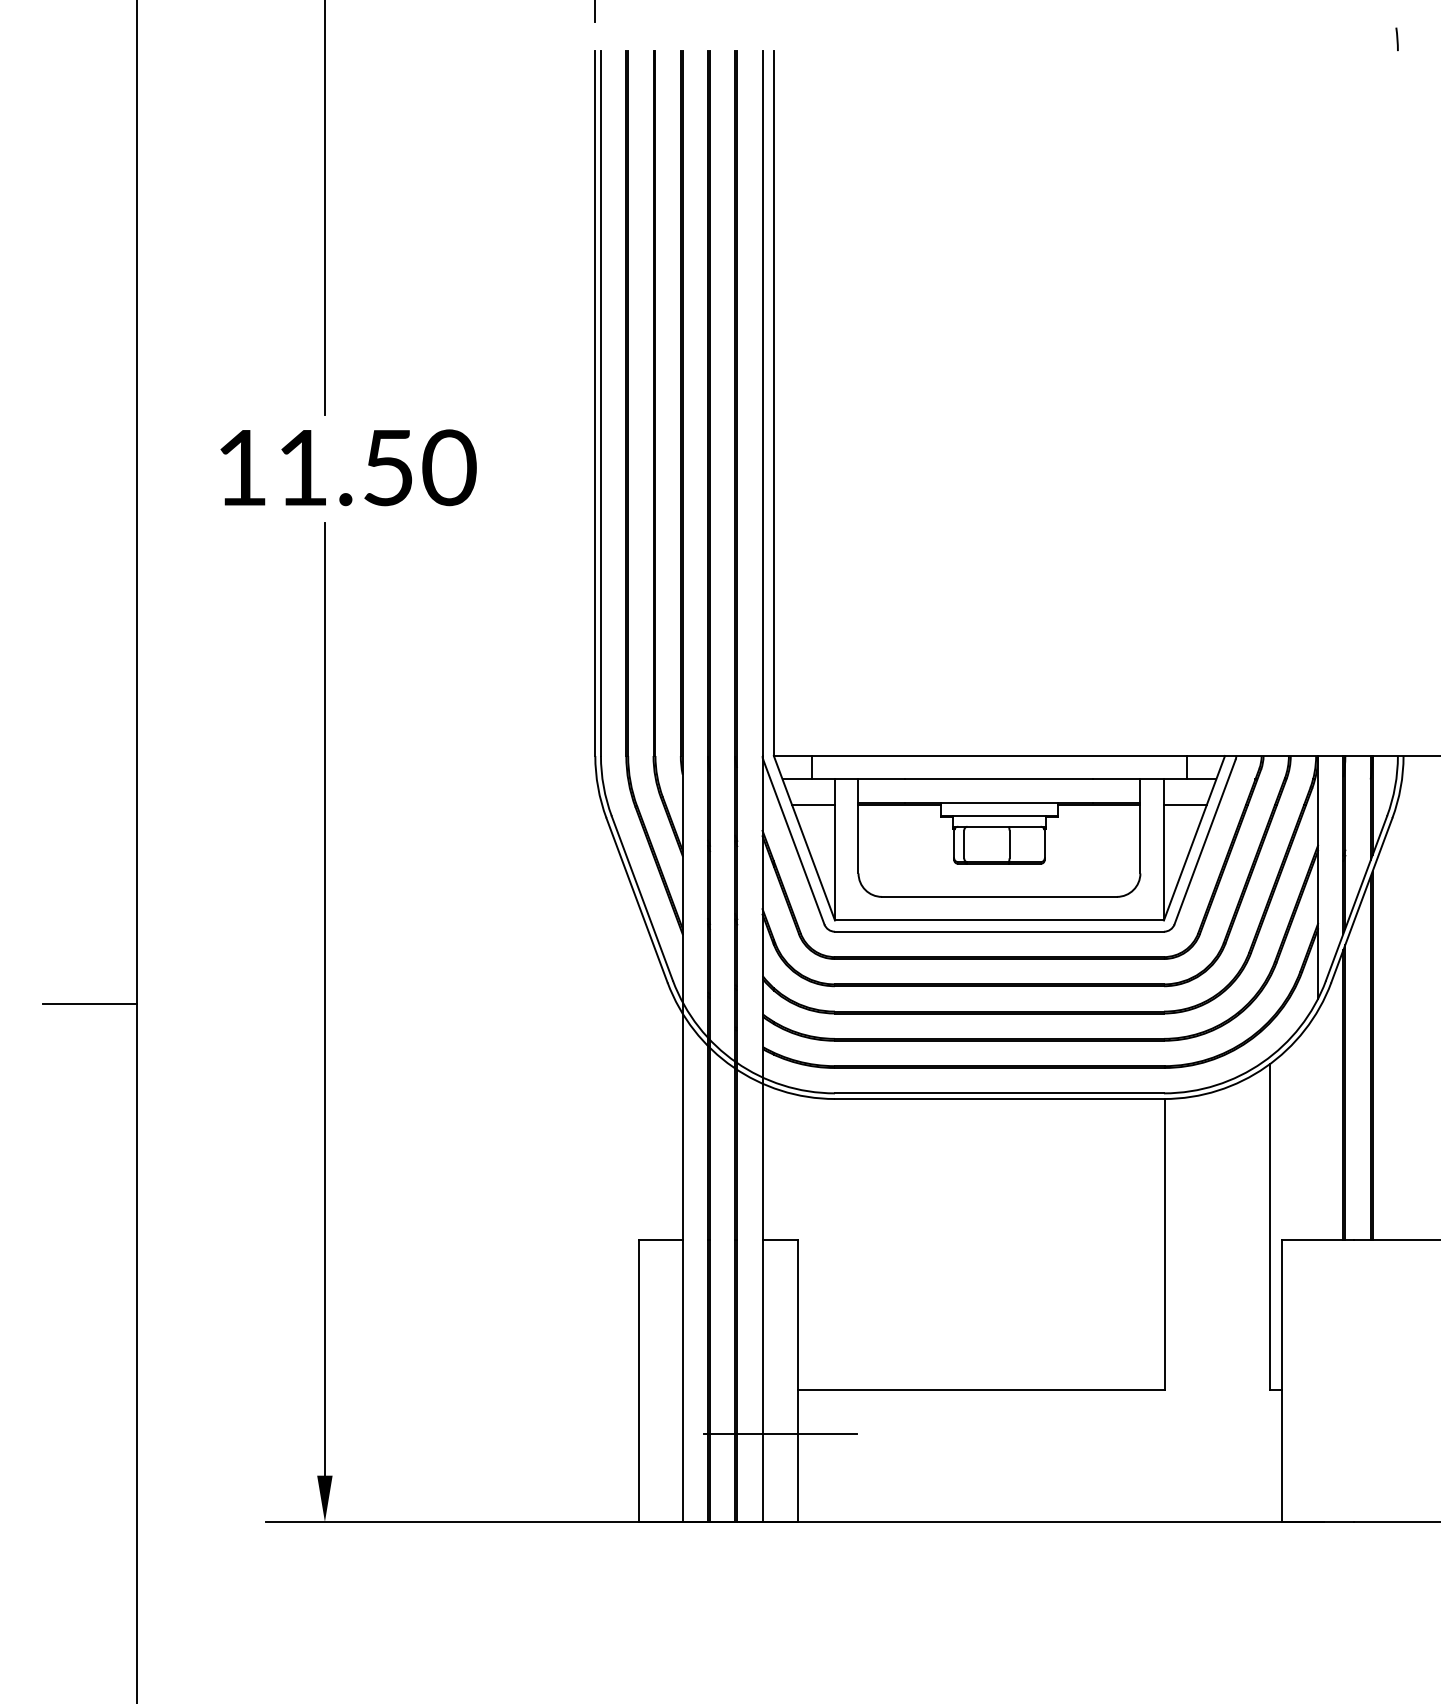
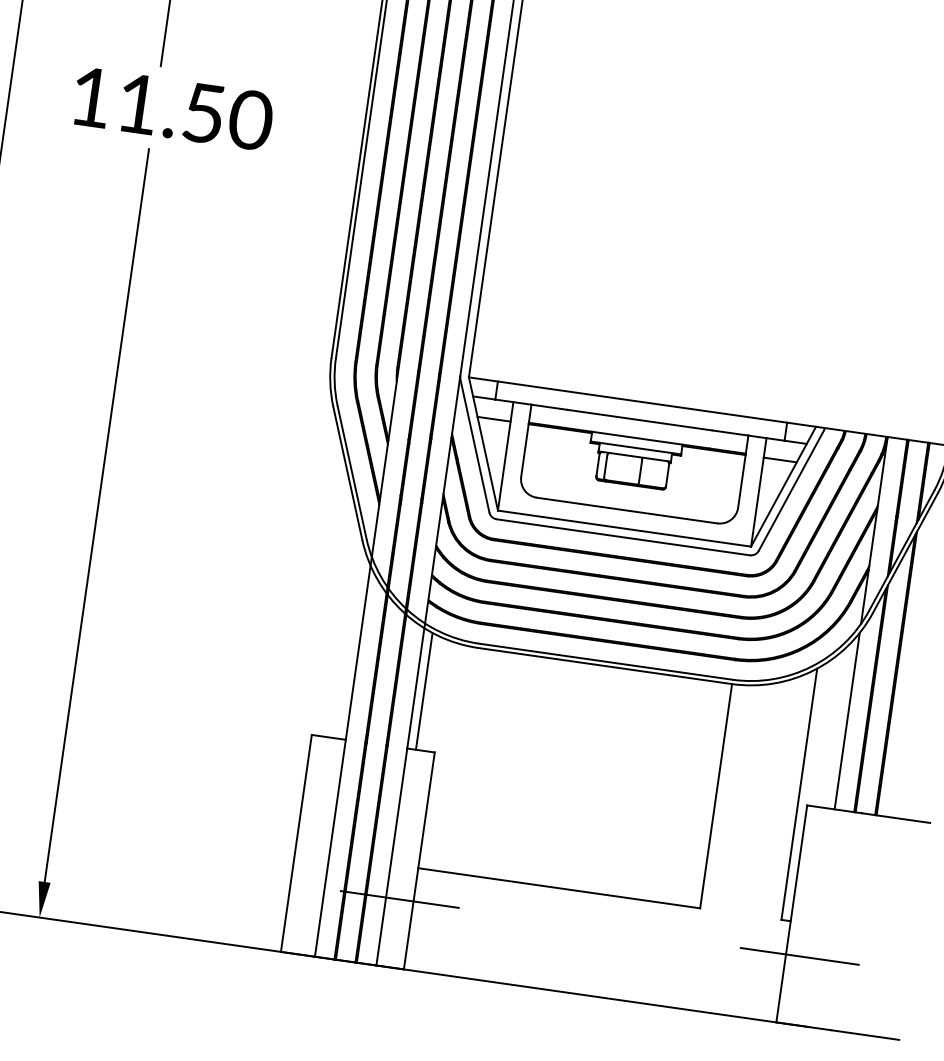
line: (1318, 1124) -> (847, 720), added
line: (773, 1163) -> (424, 690), added
line: (1299, 1433) -> (799, 956), added

